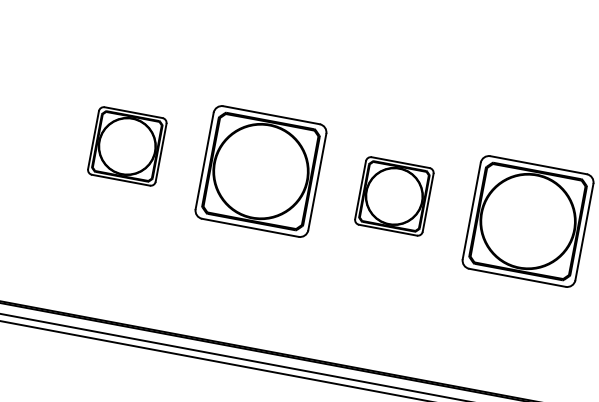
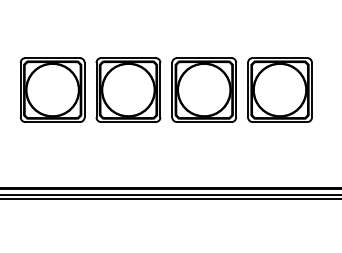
part: (127, 145) -> (52, 89), size x1.67
part: (393, 195) -> (203, 89), size x1.67

